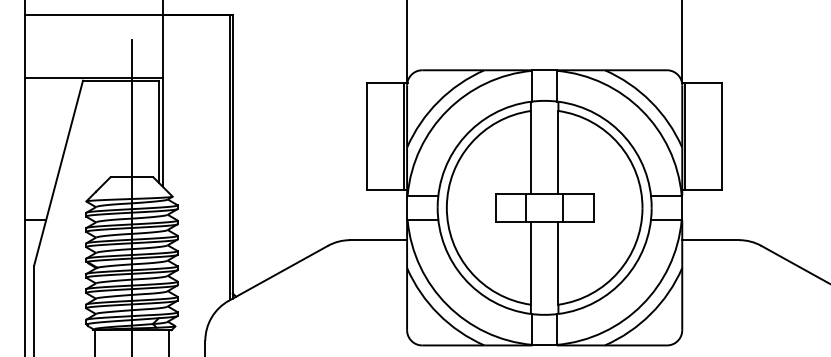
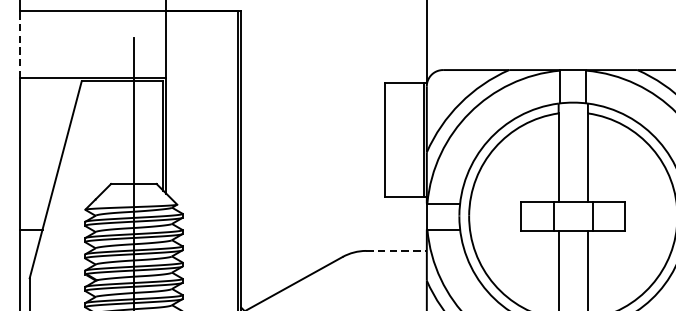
line: (24, 46) -> (19, 44), solid -> dashed
line: (379, 240) -> (397, 251), solid -> dashed

